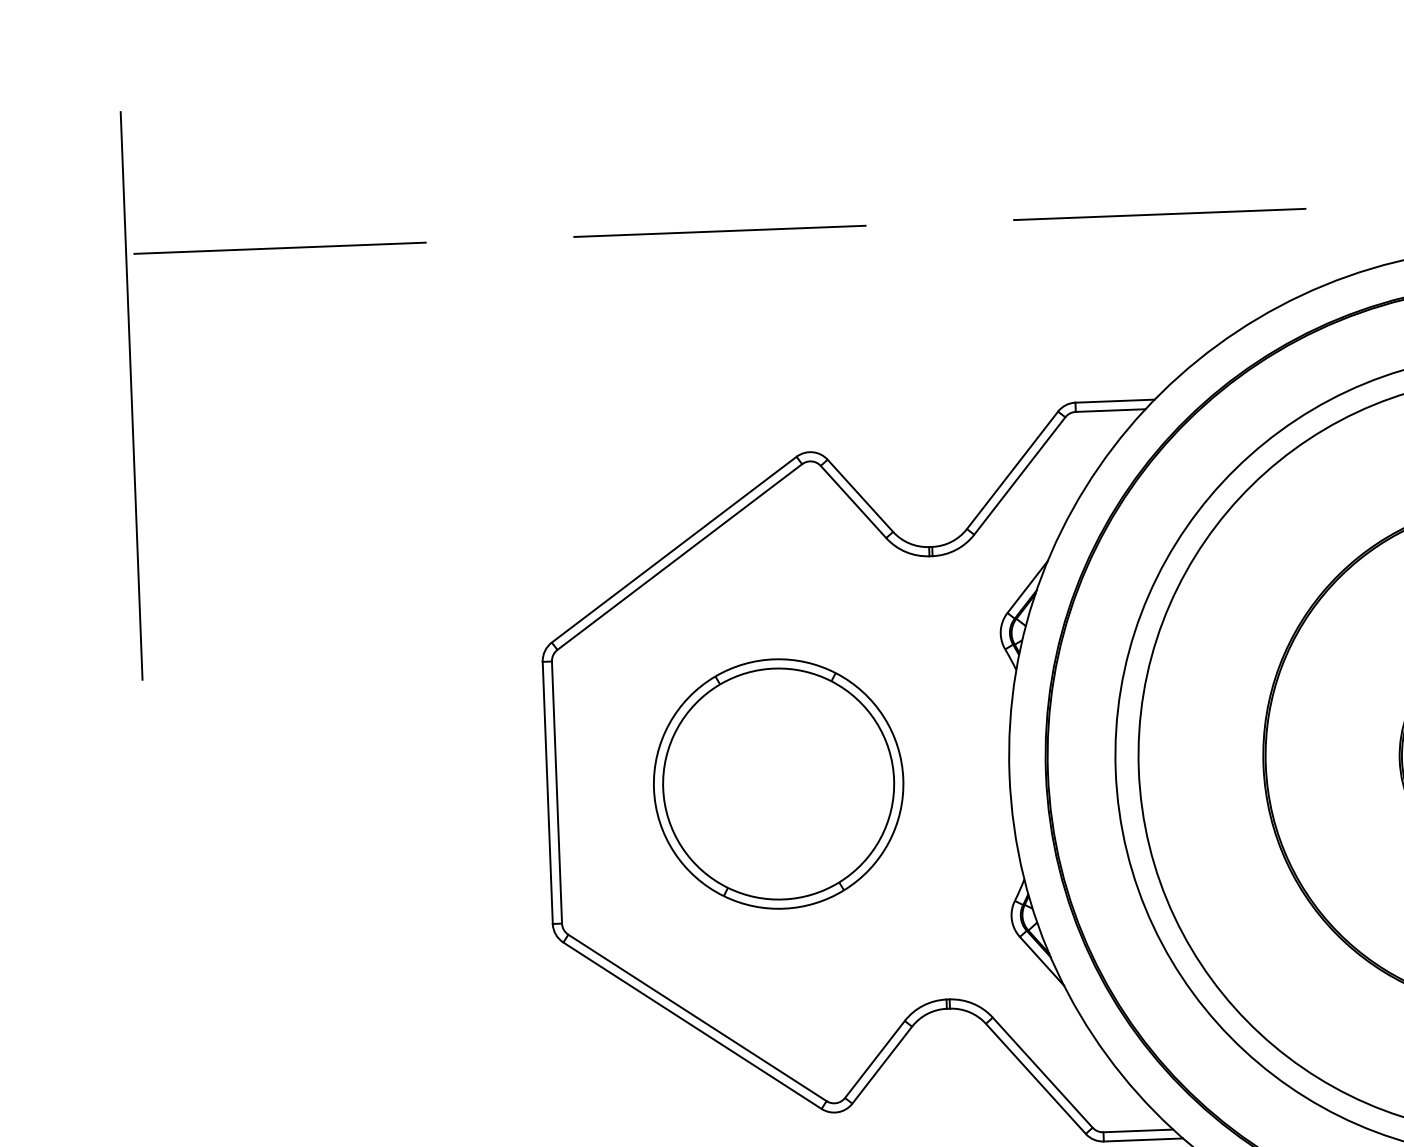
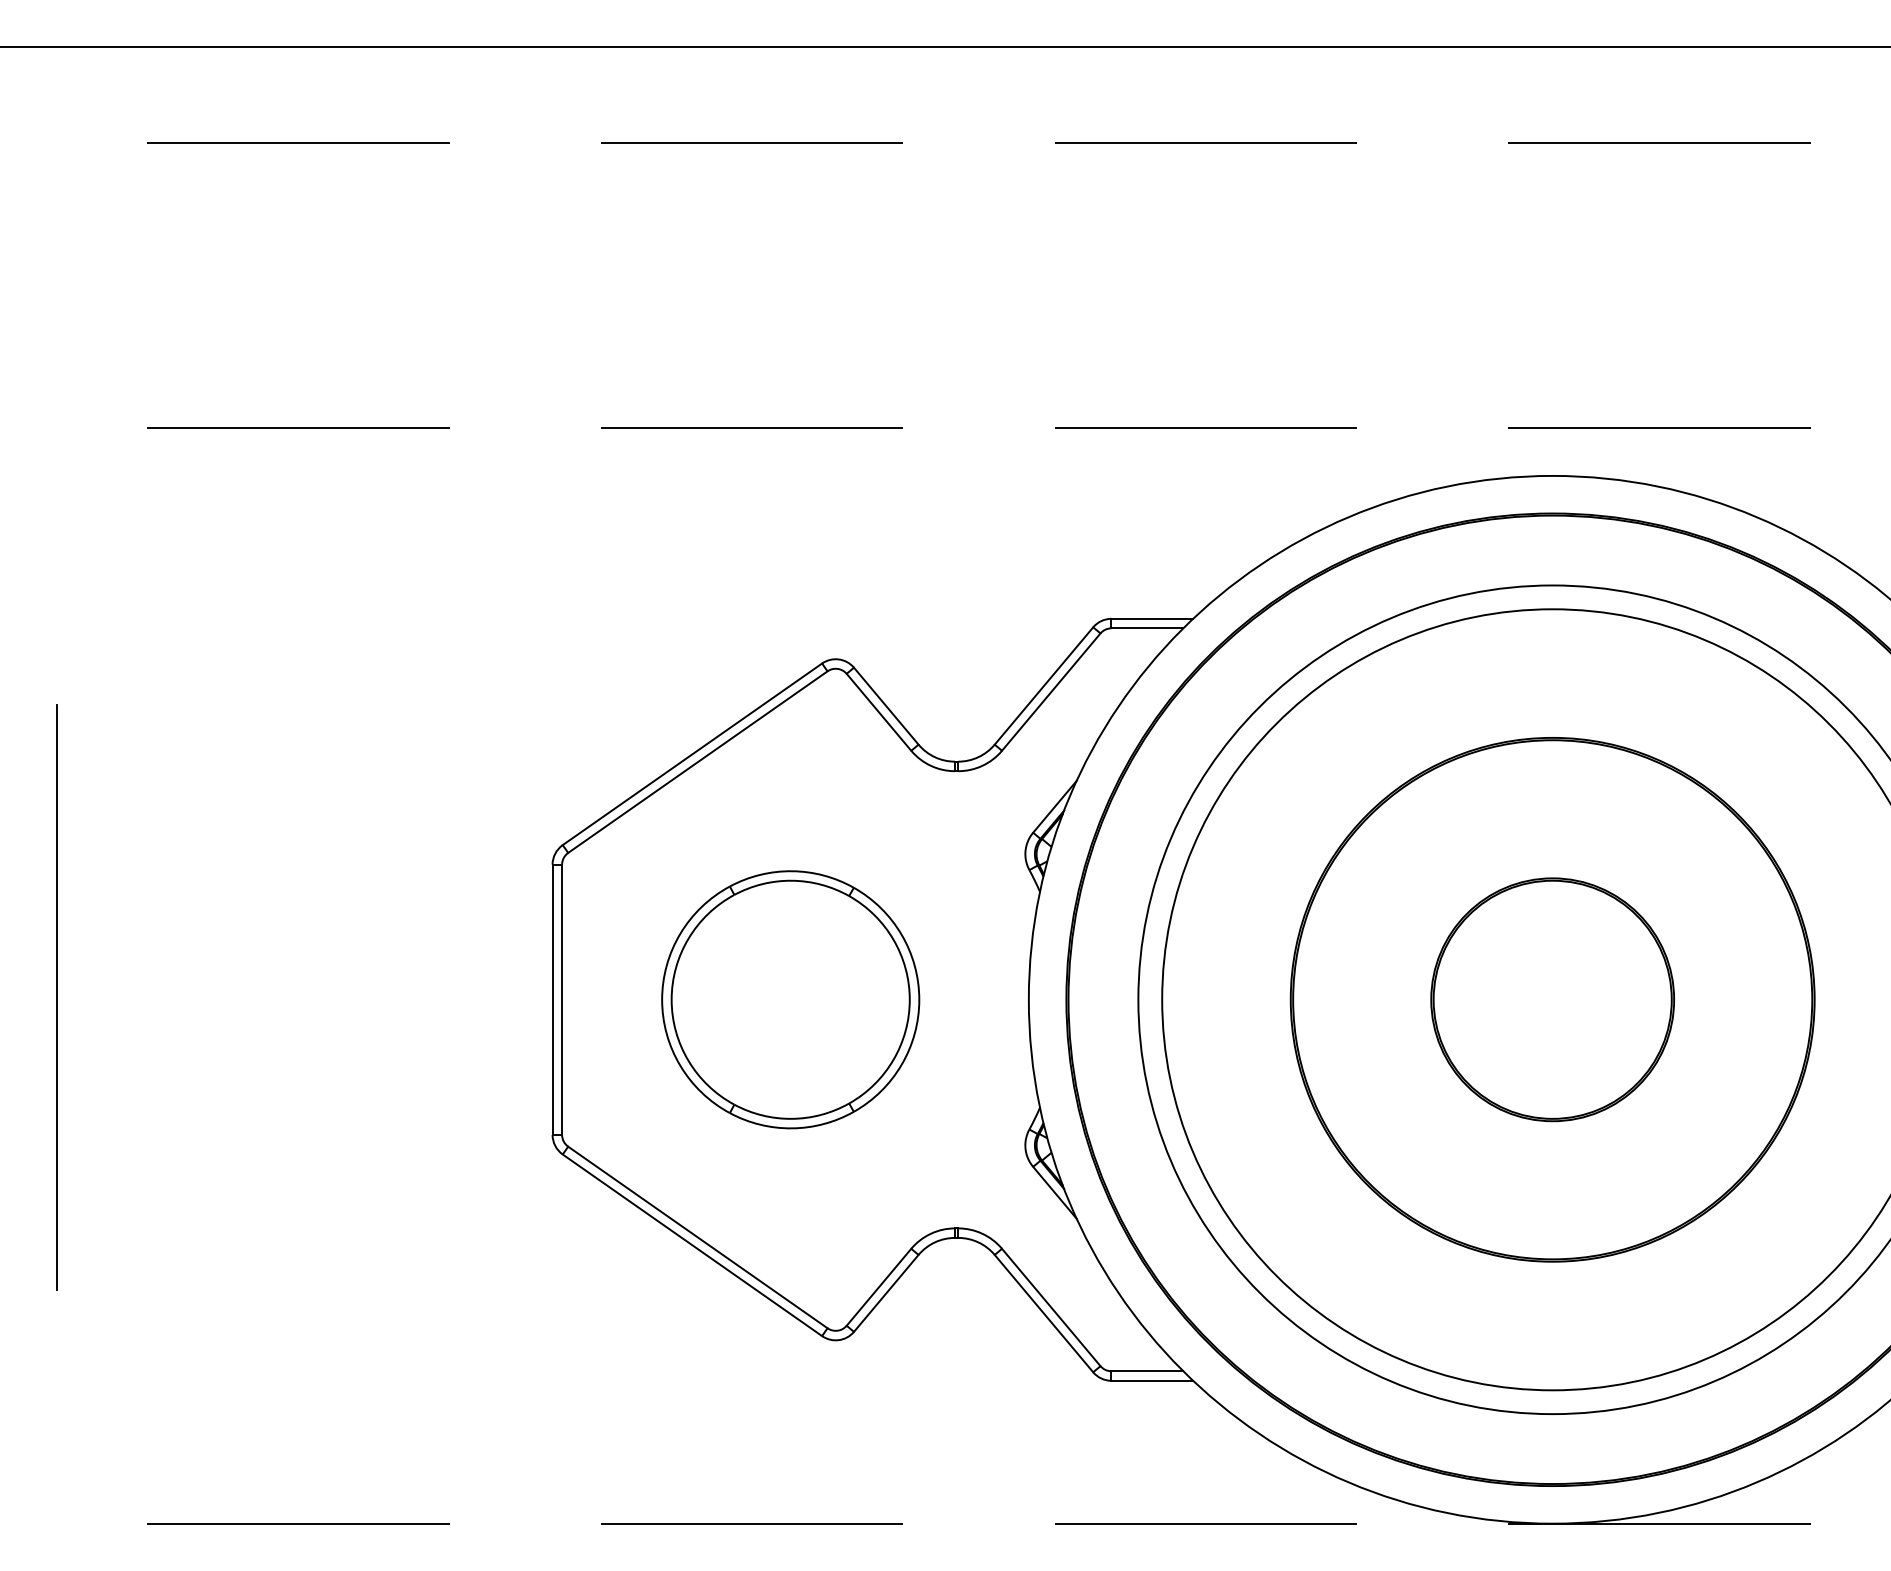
line: (131, 395) -> (56, 997), moved

